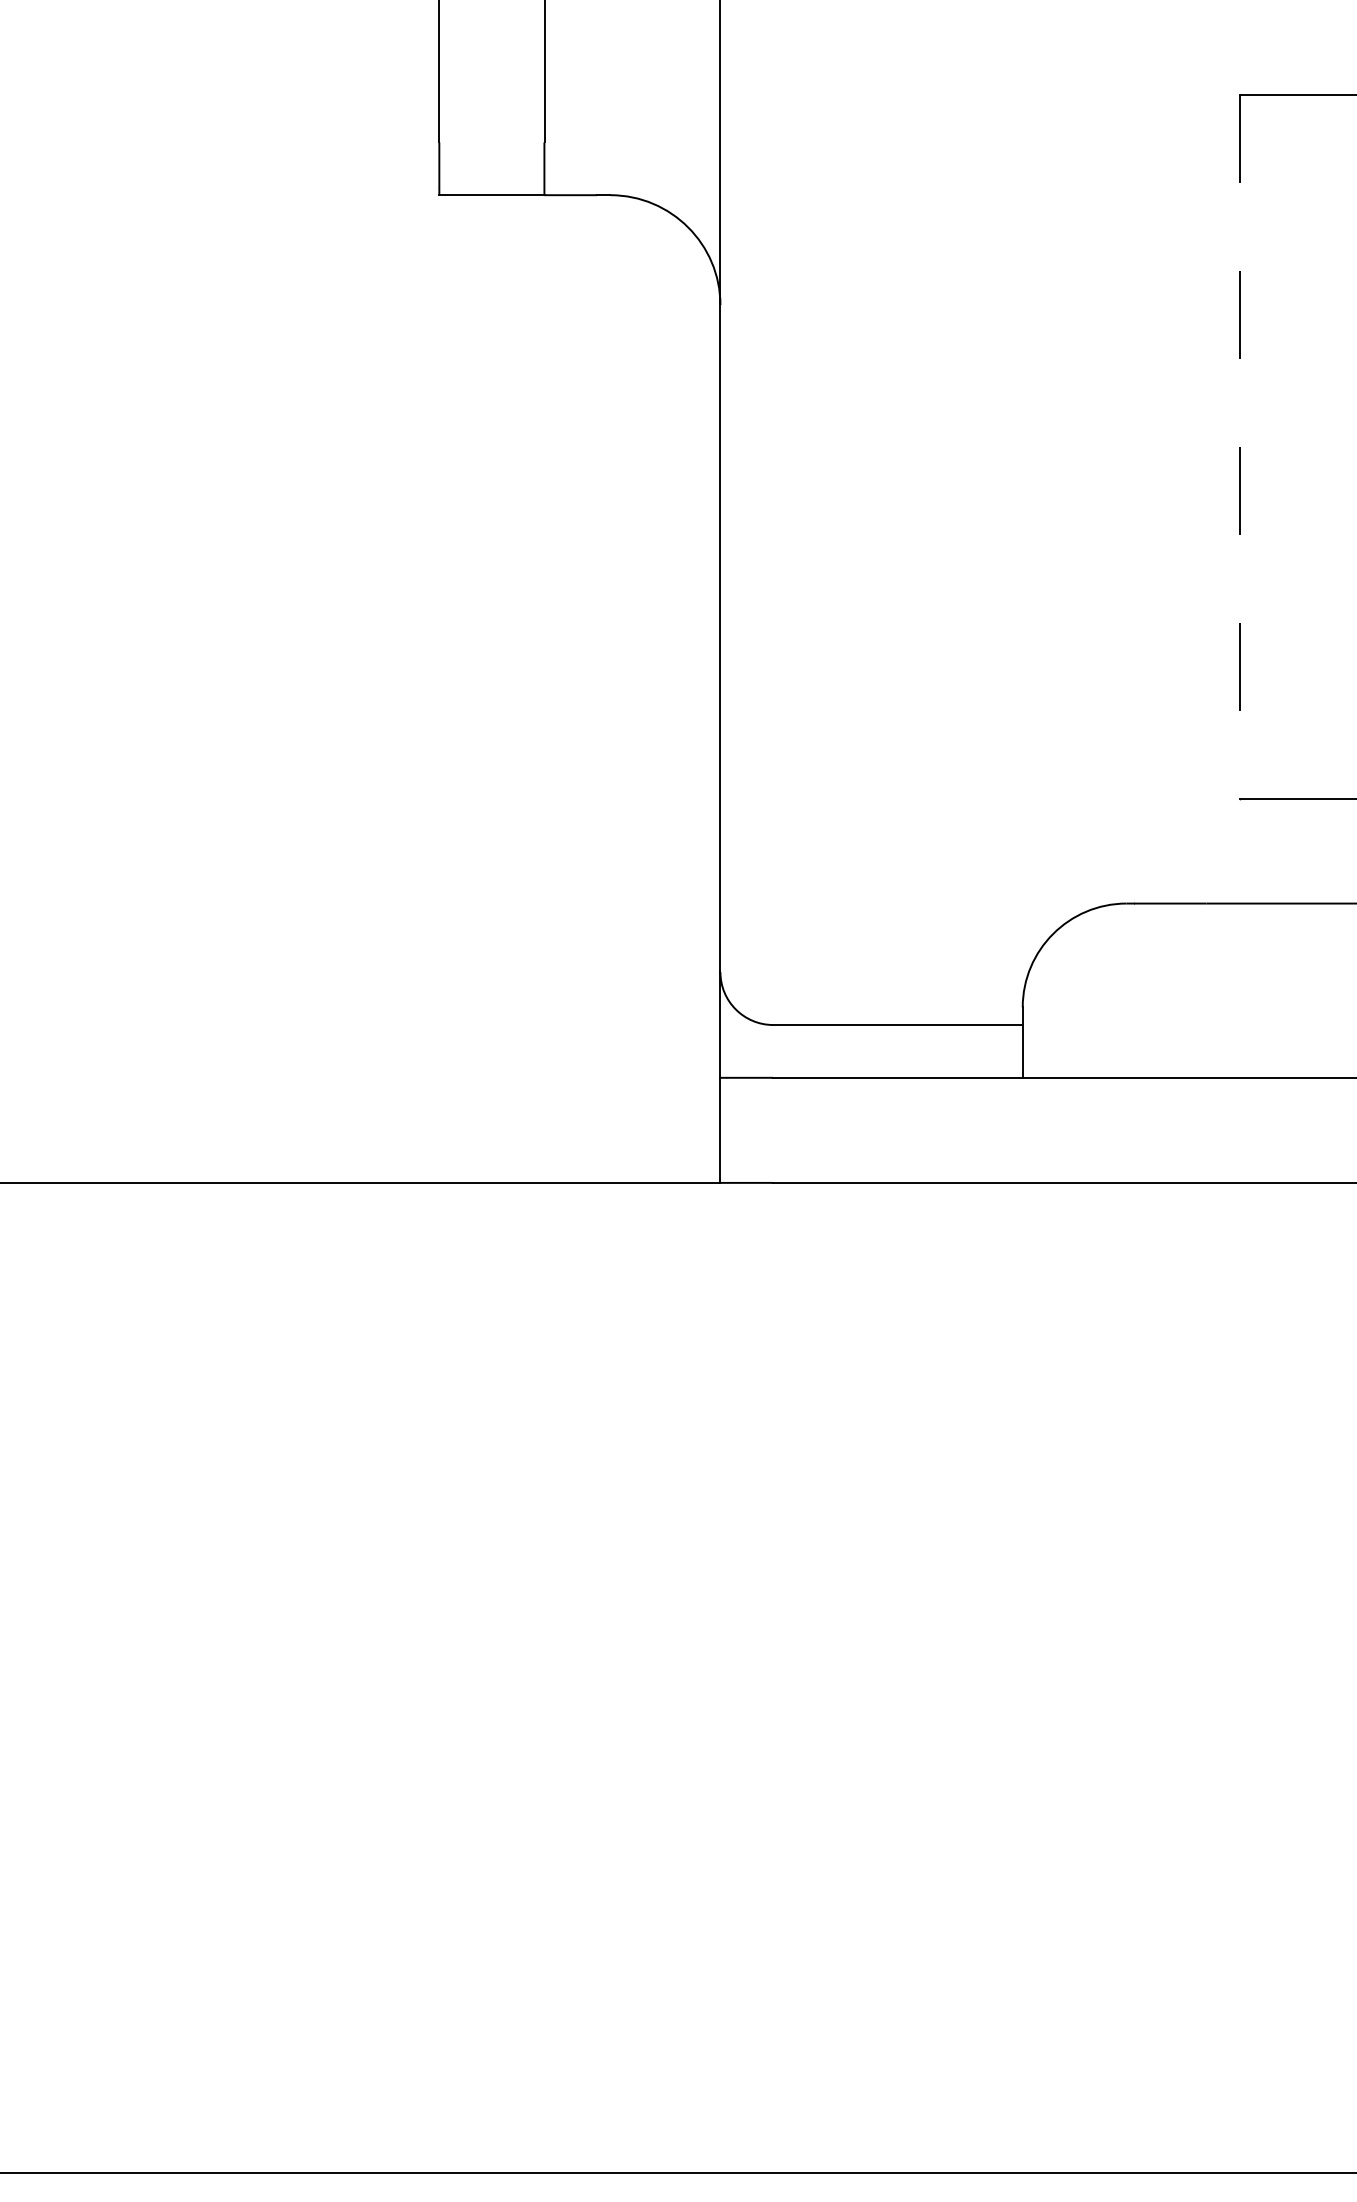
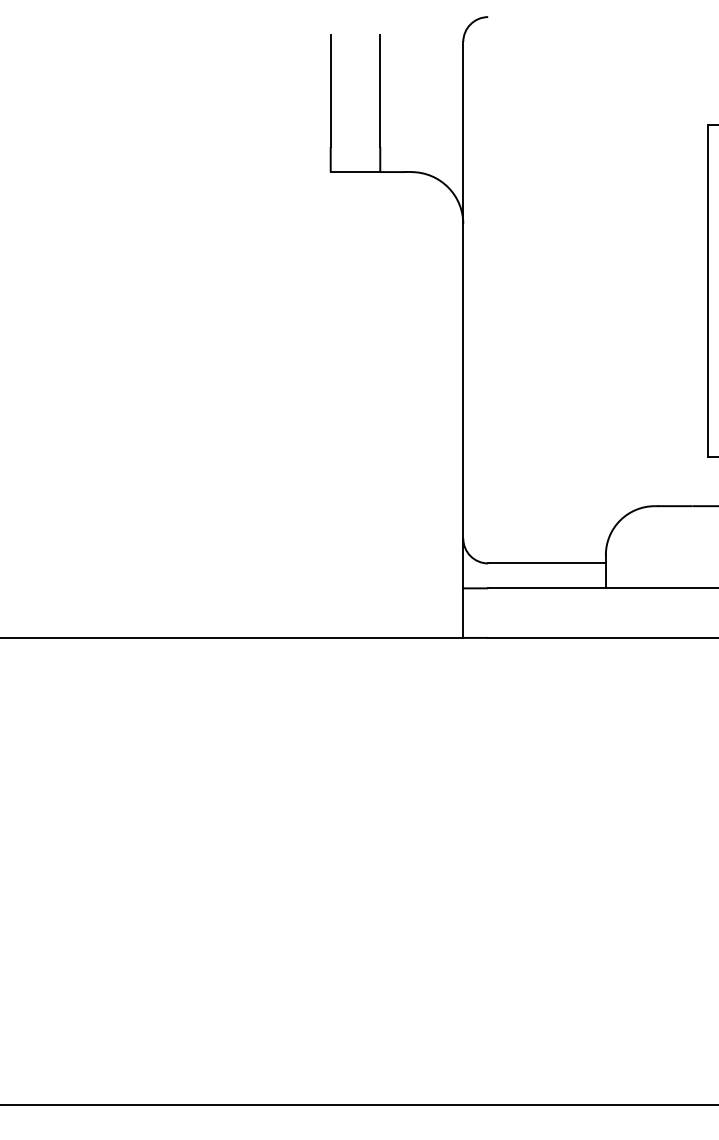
line: (1240, 448) -> (708, 291), dashed -> solid

